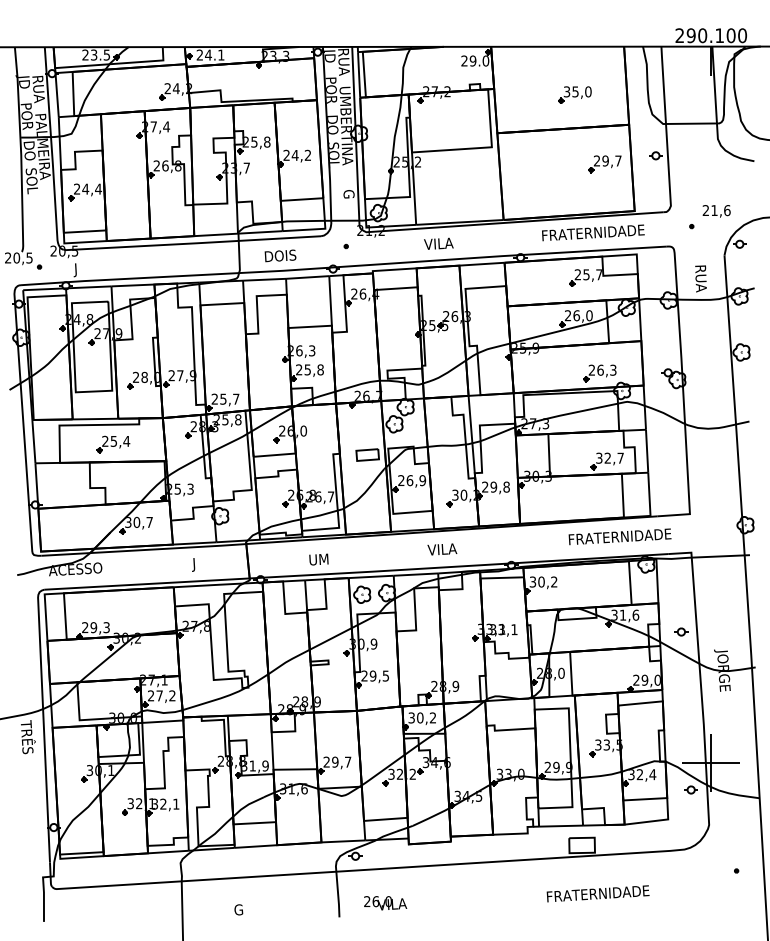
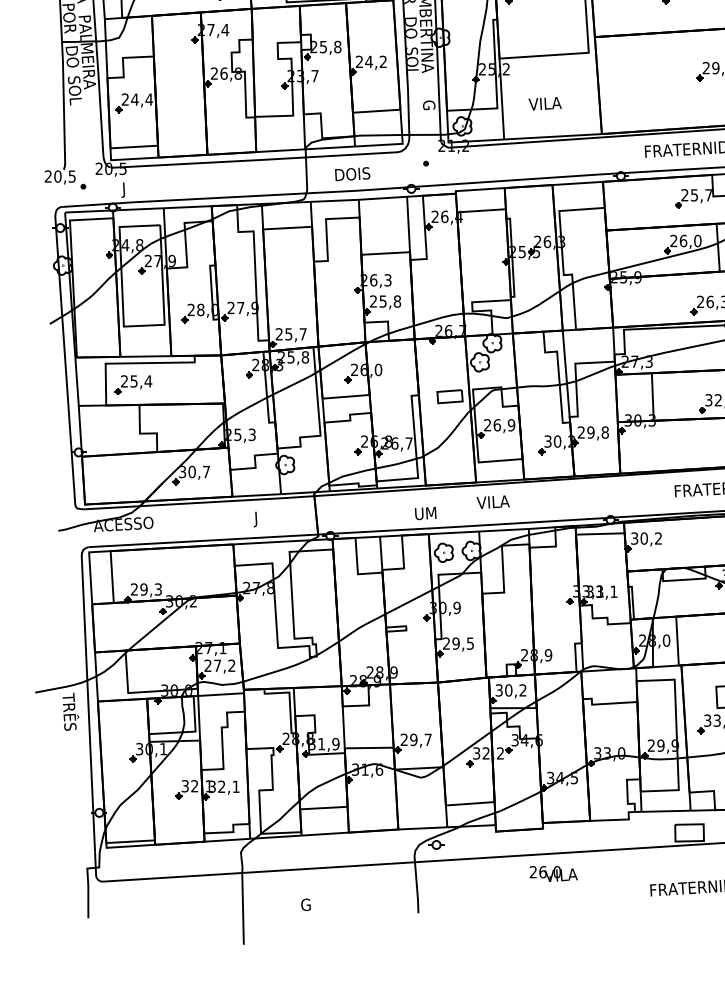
text: (438, 243) -> (544, 103), moved
part: (113, 444) -> (133, 384), moved
text: (442, 549) -> (493, 502), moved
text: (318, 559) -> (425, 513), moved
text: (385, 903) -> (553, 874), moved

